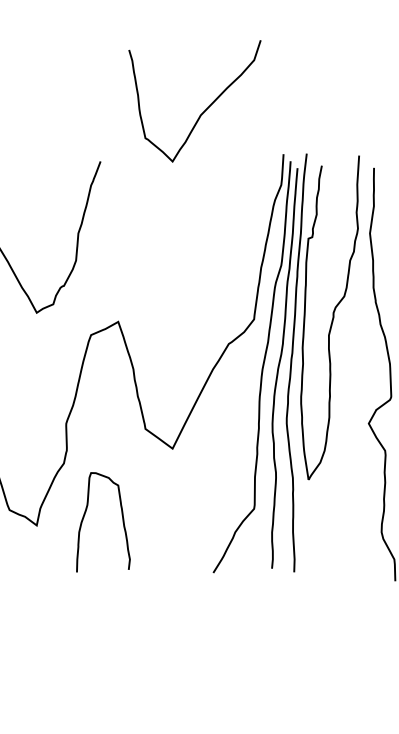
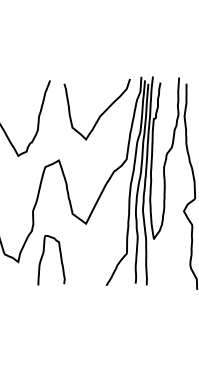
curve: (203, 109) -> (101, 113), moved

